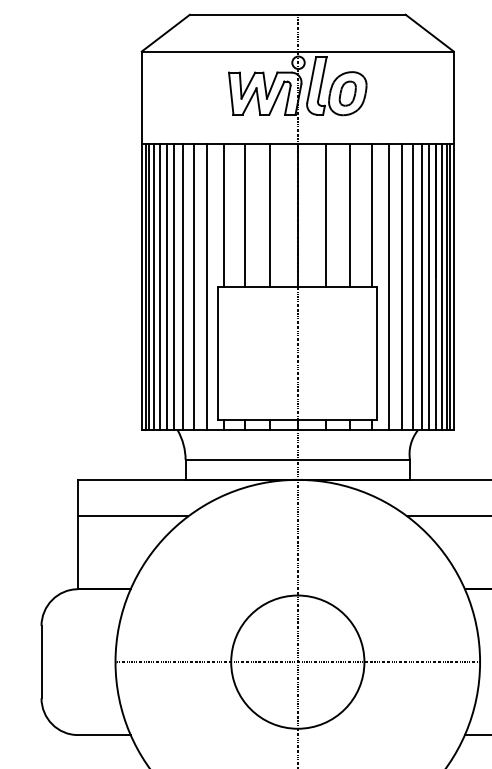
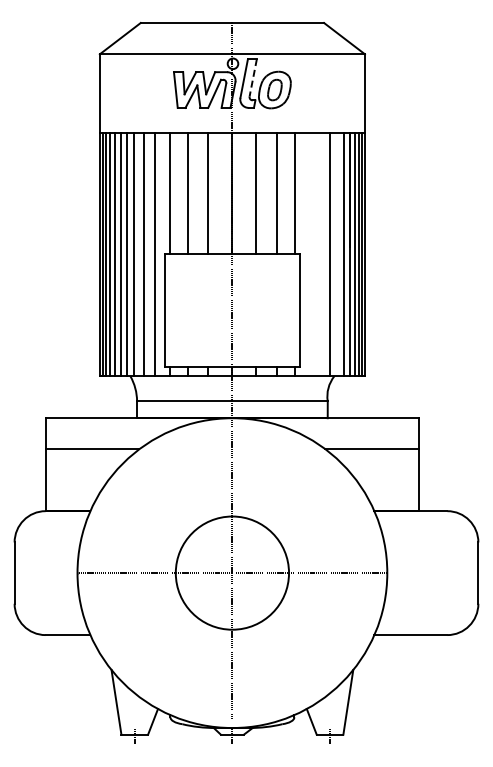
line: (322, 80) -> (253, 78), solid -> dashed
line: (388, 287) -> (309, 254), removed
line: (402, 287) -> (321, 254), removed
line: (421, 287) -> (337, 254), removed

